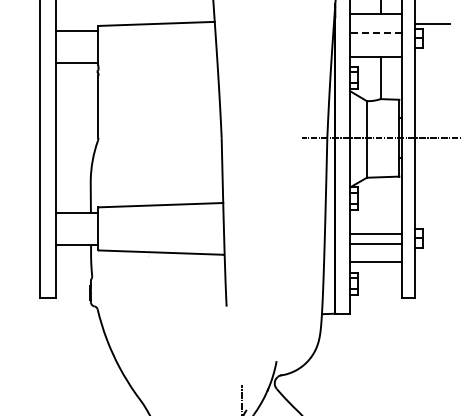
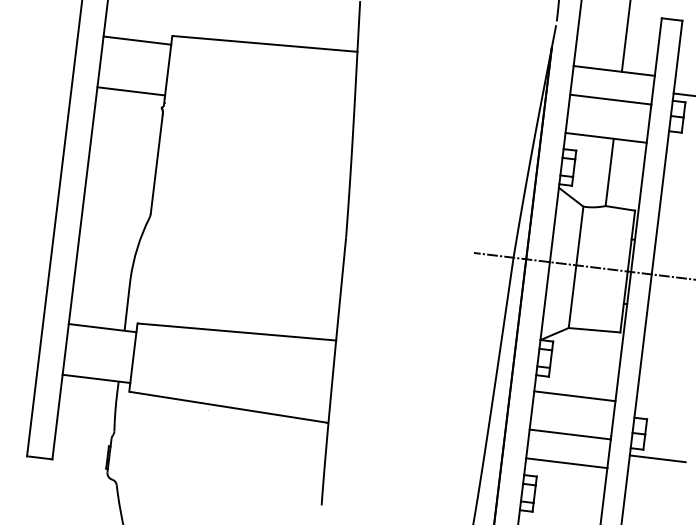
line: (375, 32) -> (610, 99), dashed -> solid
line: (375, 233) -> (574, 395), moved
line: (431, 252) -> (656, 458), added

